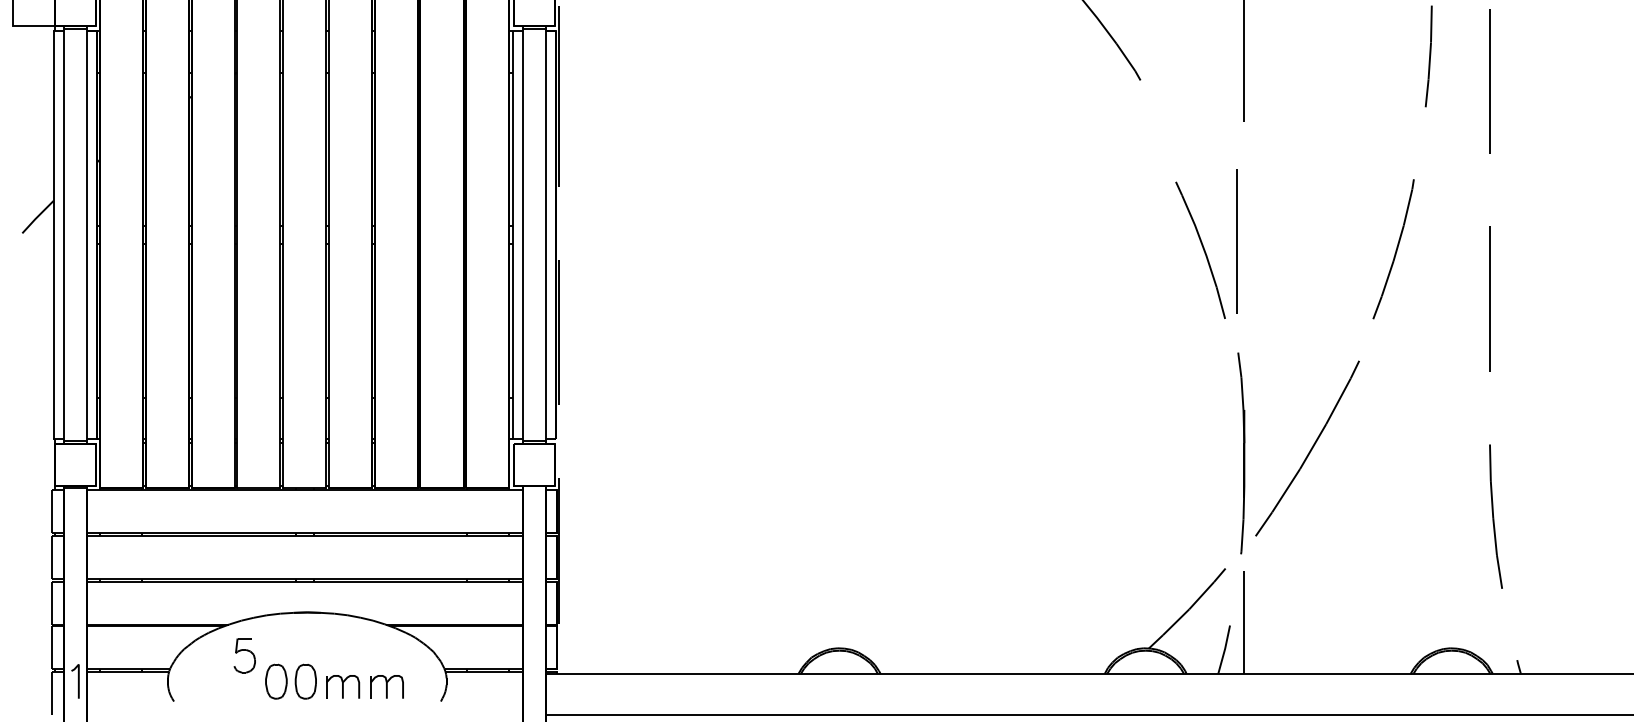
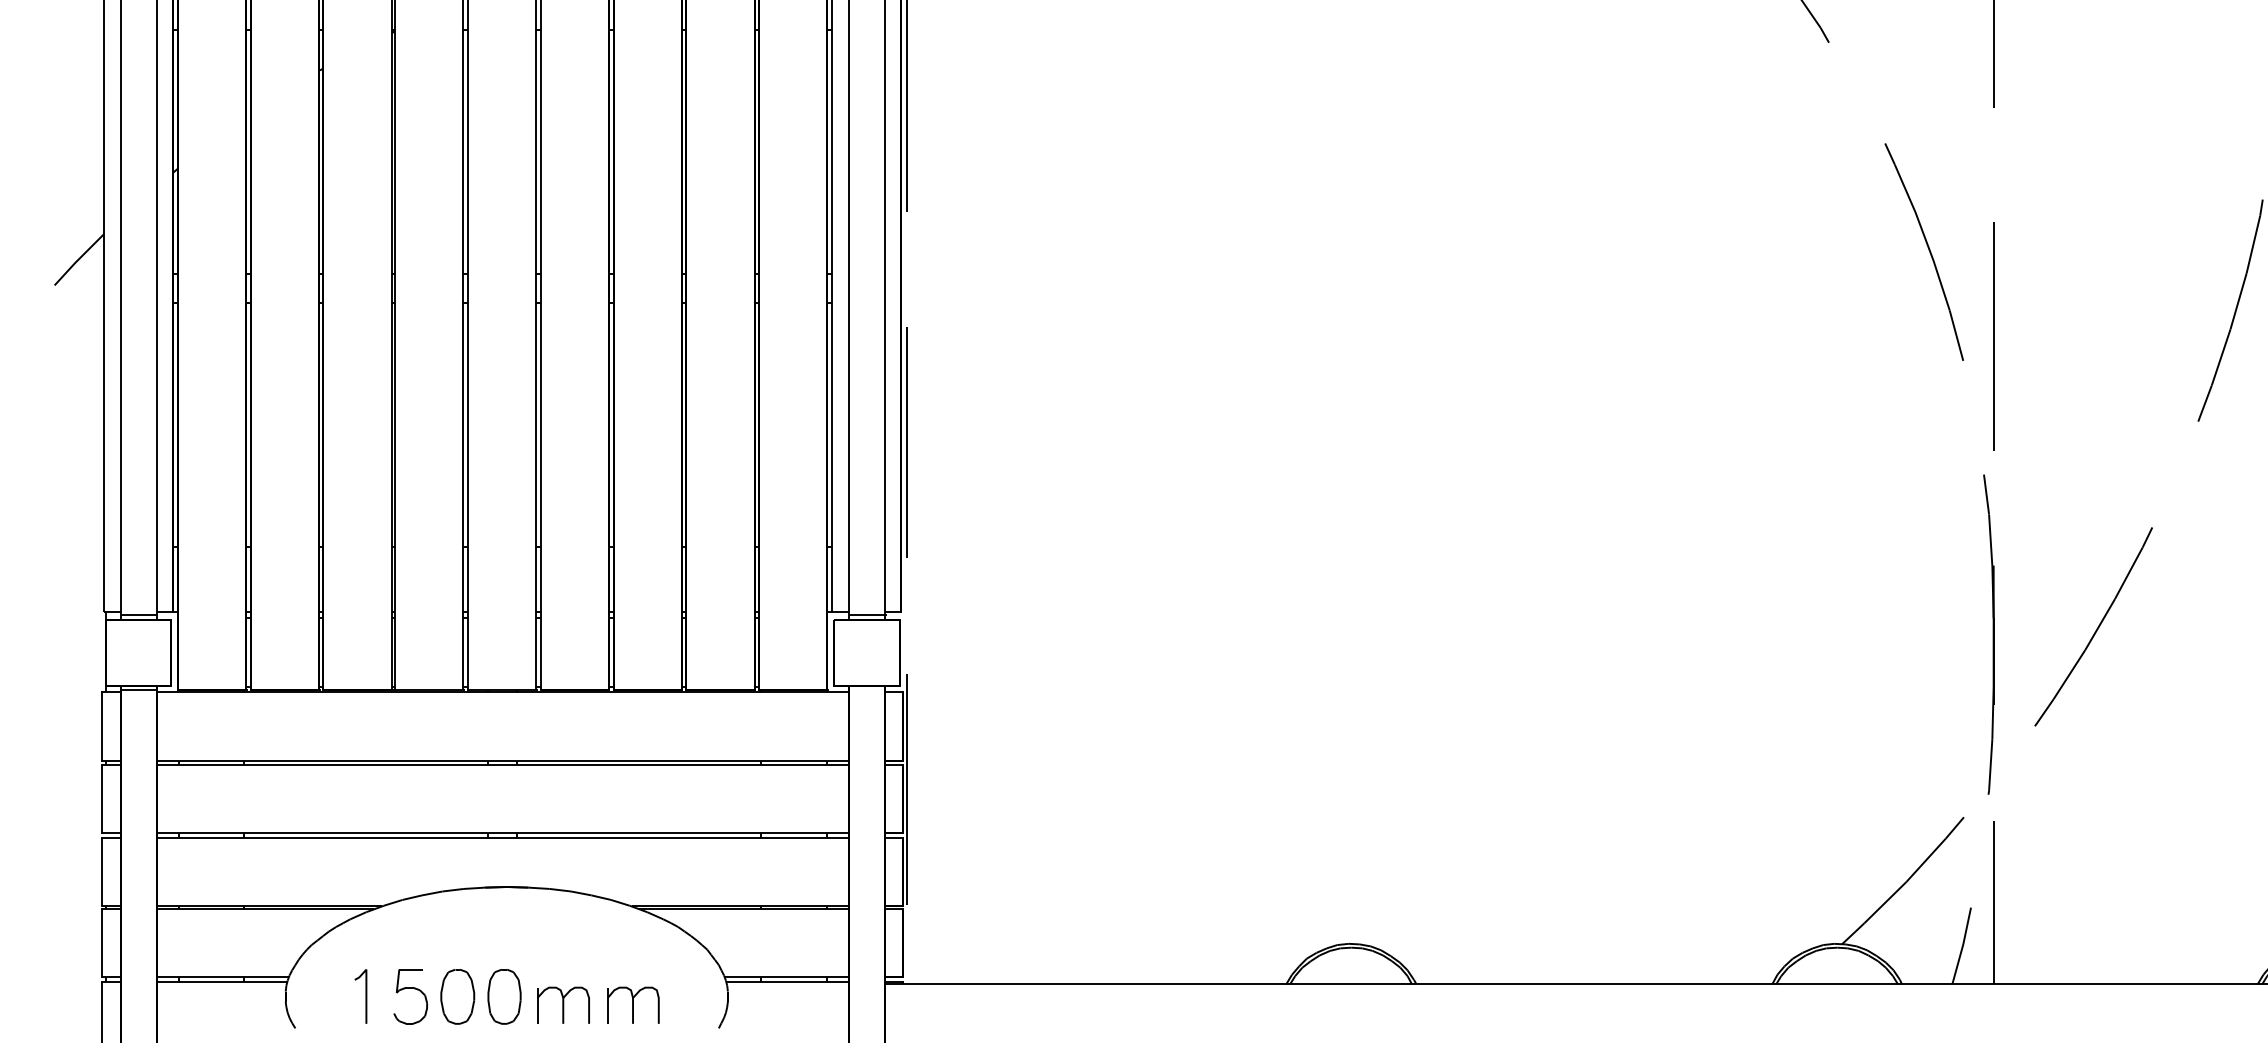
line: (1236, 241) -> (1992, 336), moved
part: (1200, 249) -> (1924, 250), moved
part: (1306, 448) -> (2092, 626), size x0.71
part: (244, 655) -> (410, 996), moved
curve: (77, 681) -> (364, 996), moved

